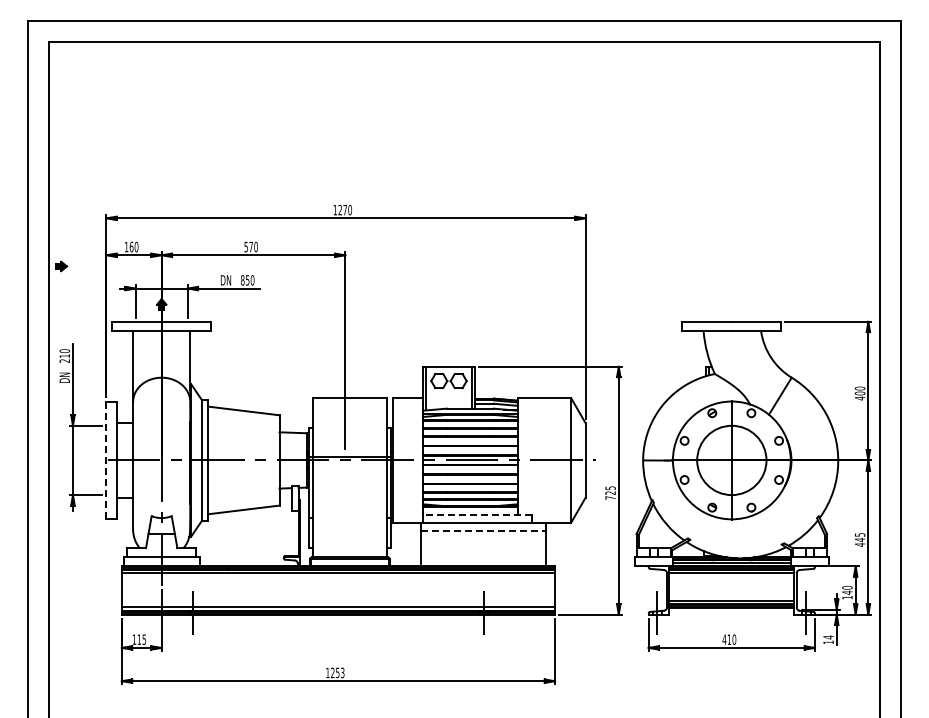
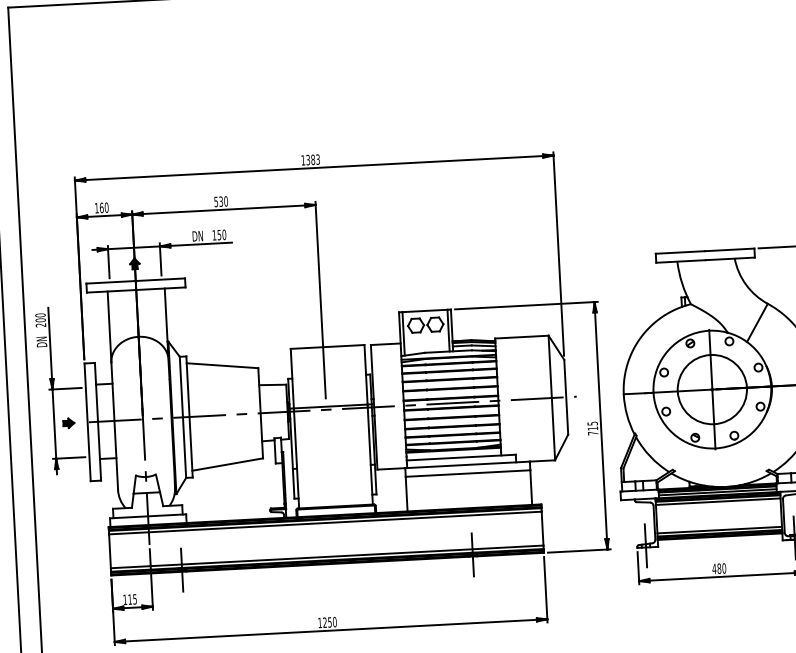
text: (345, 209) -> (313, 159), 1270 -> 1383
text: (250, 246) -> (220, 201), 570 -> 530
part: (61, 266) -> (68, 423), moved
text: (242, 280) -> (214, 235), 850 -> 150
text: (64, 355) -> (40, 319), 210 -> 200
line: (106, 460) -> (87, 422), dashed -> solid
text: (610, 492) -> (592, 427), 725 -> 715
line: (477, 515) -> (461, 457), dashed -> solid
line: (483, 531) -> (468, 473), dashed -> solid
text: (729, 639) -> (719, 568), 410 -> 480
text: (342, 672) -> (334, 621), 1253 -> 1250

